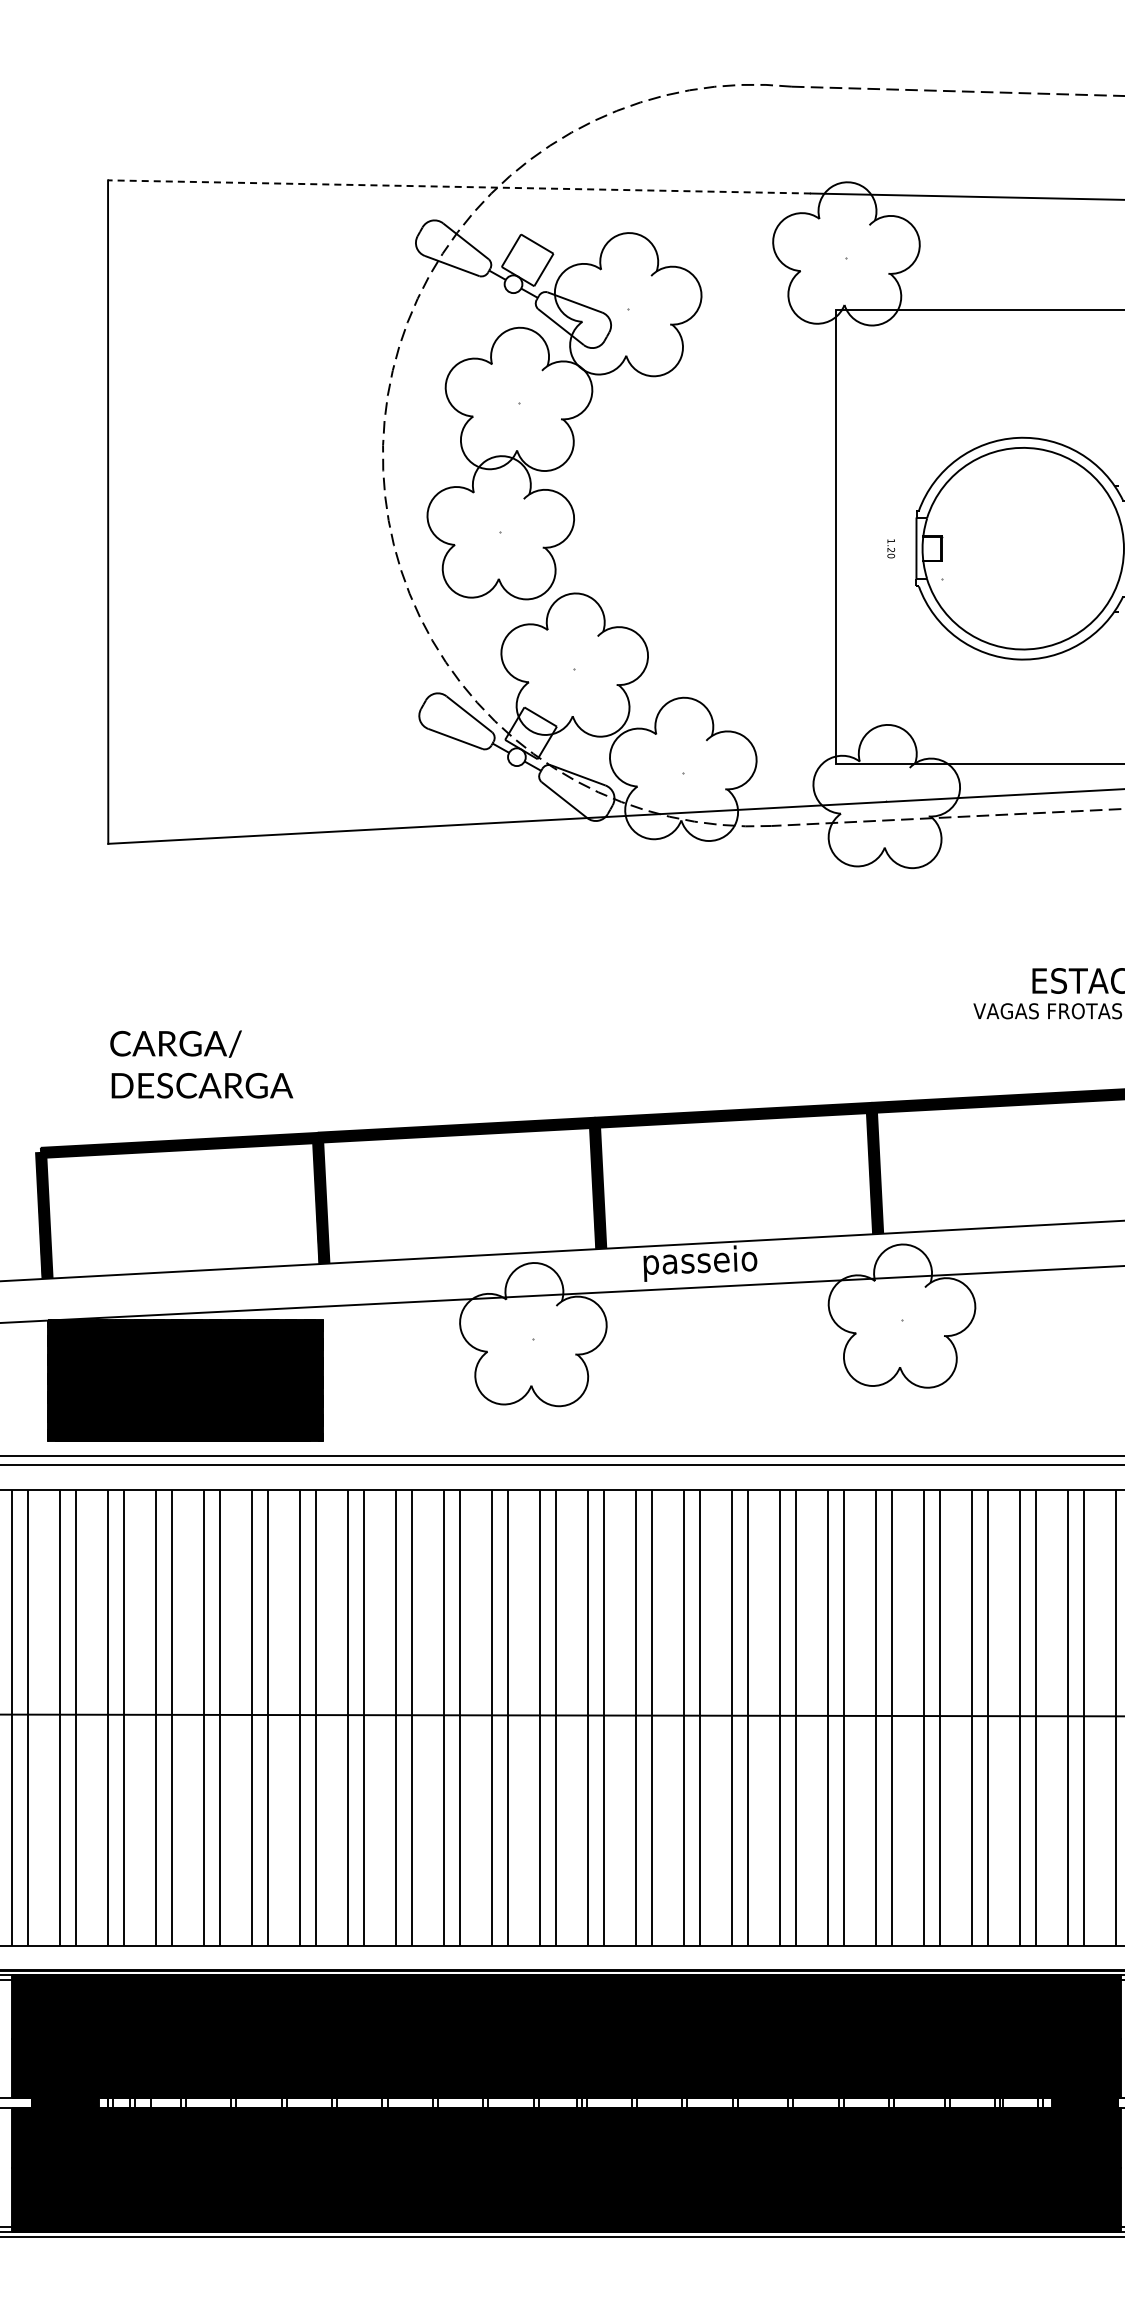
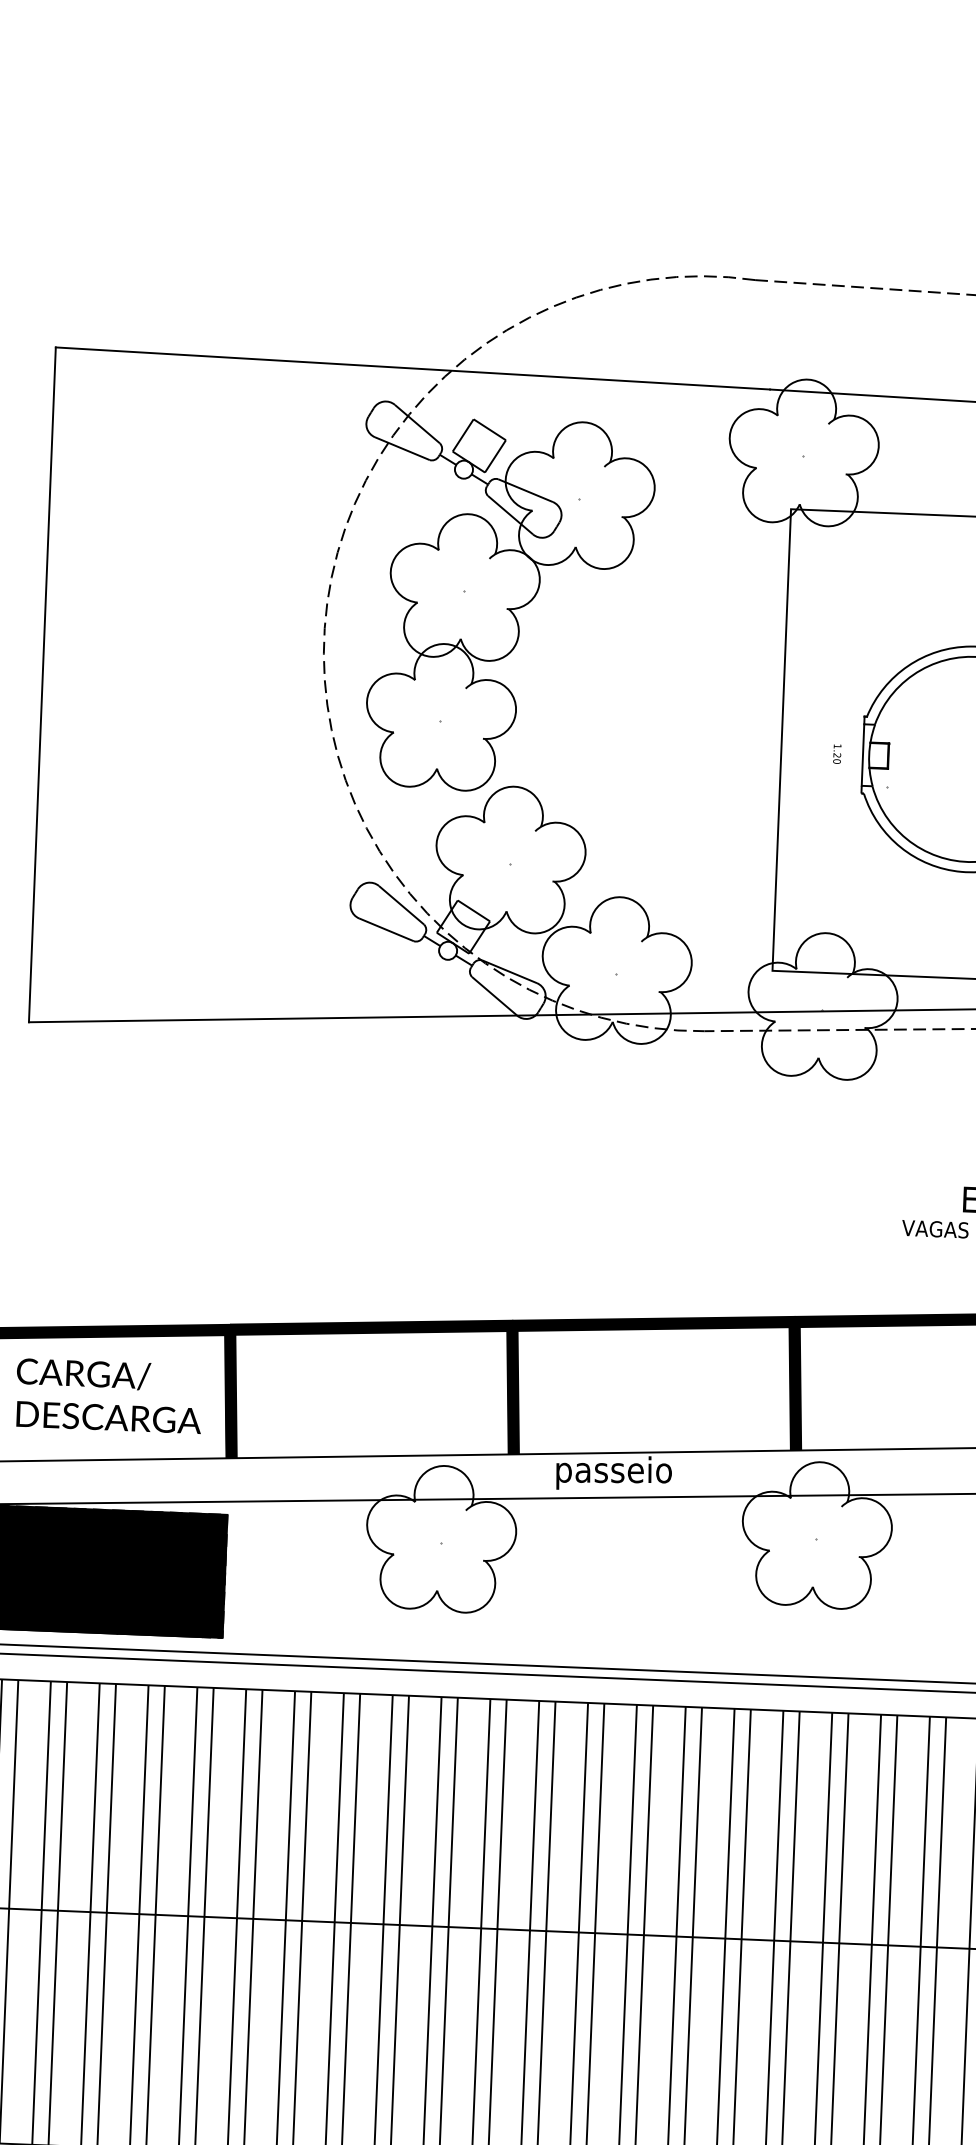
line: (458, 186) -> (411, 367), dashed -> solid
text: (201, 1064) -> (108, 1395), moved

